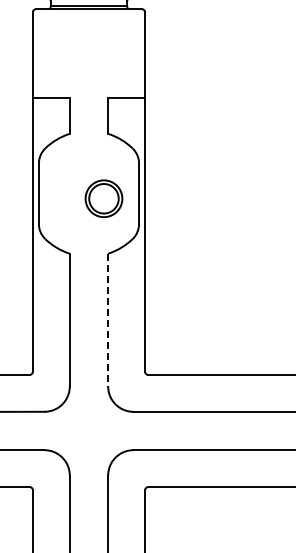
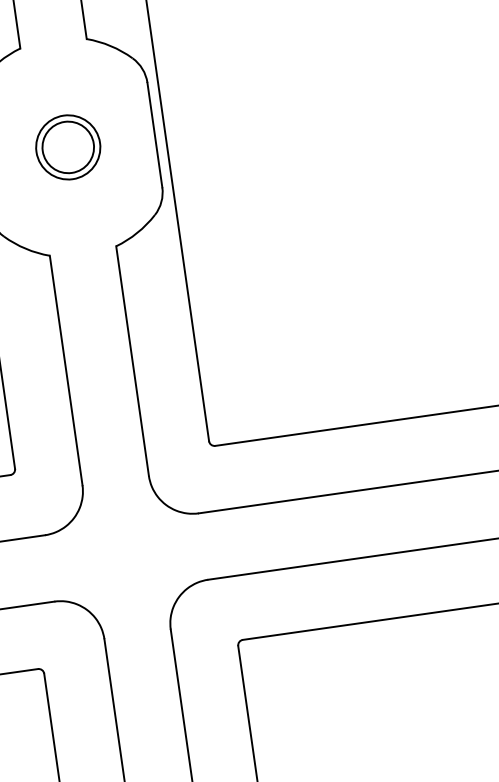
part: (103, 198) -> (67, 147), moved
line: (108, 320) -> (133, 361), dashed -> solid

